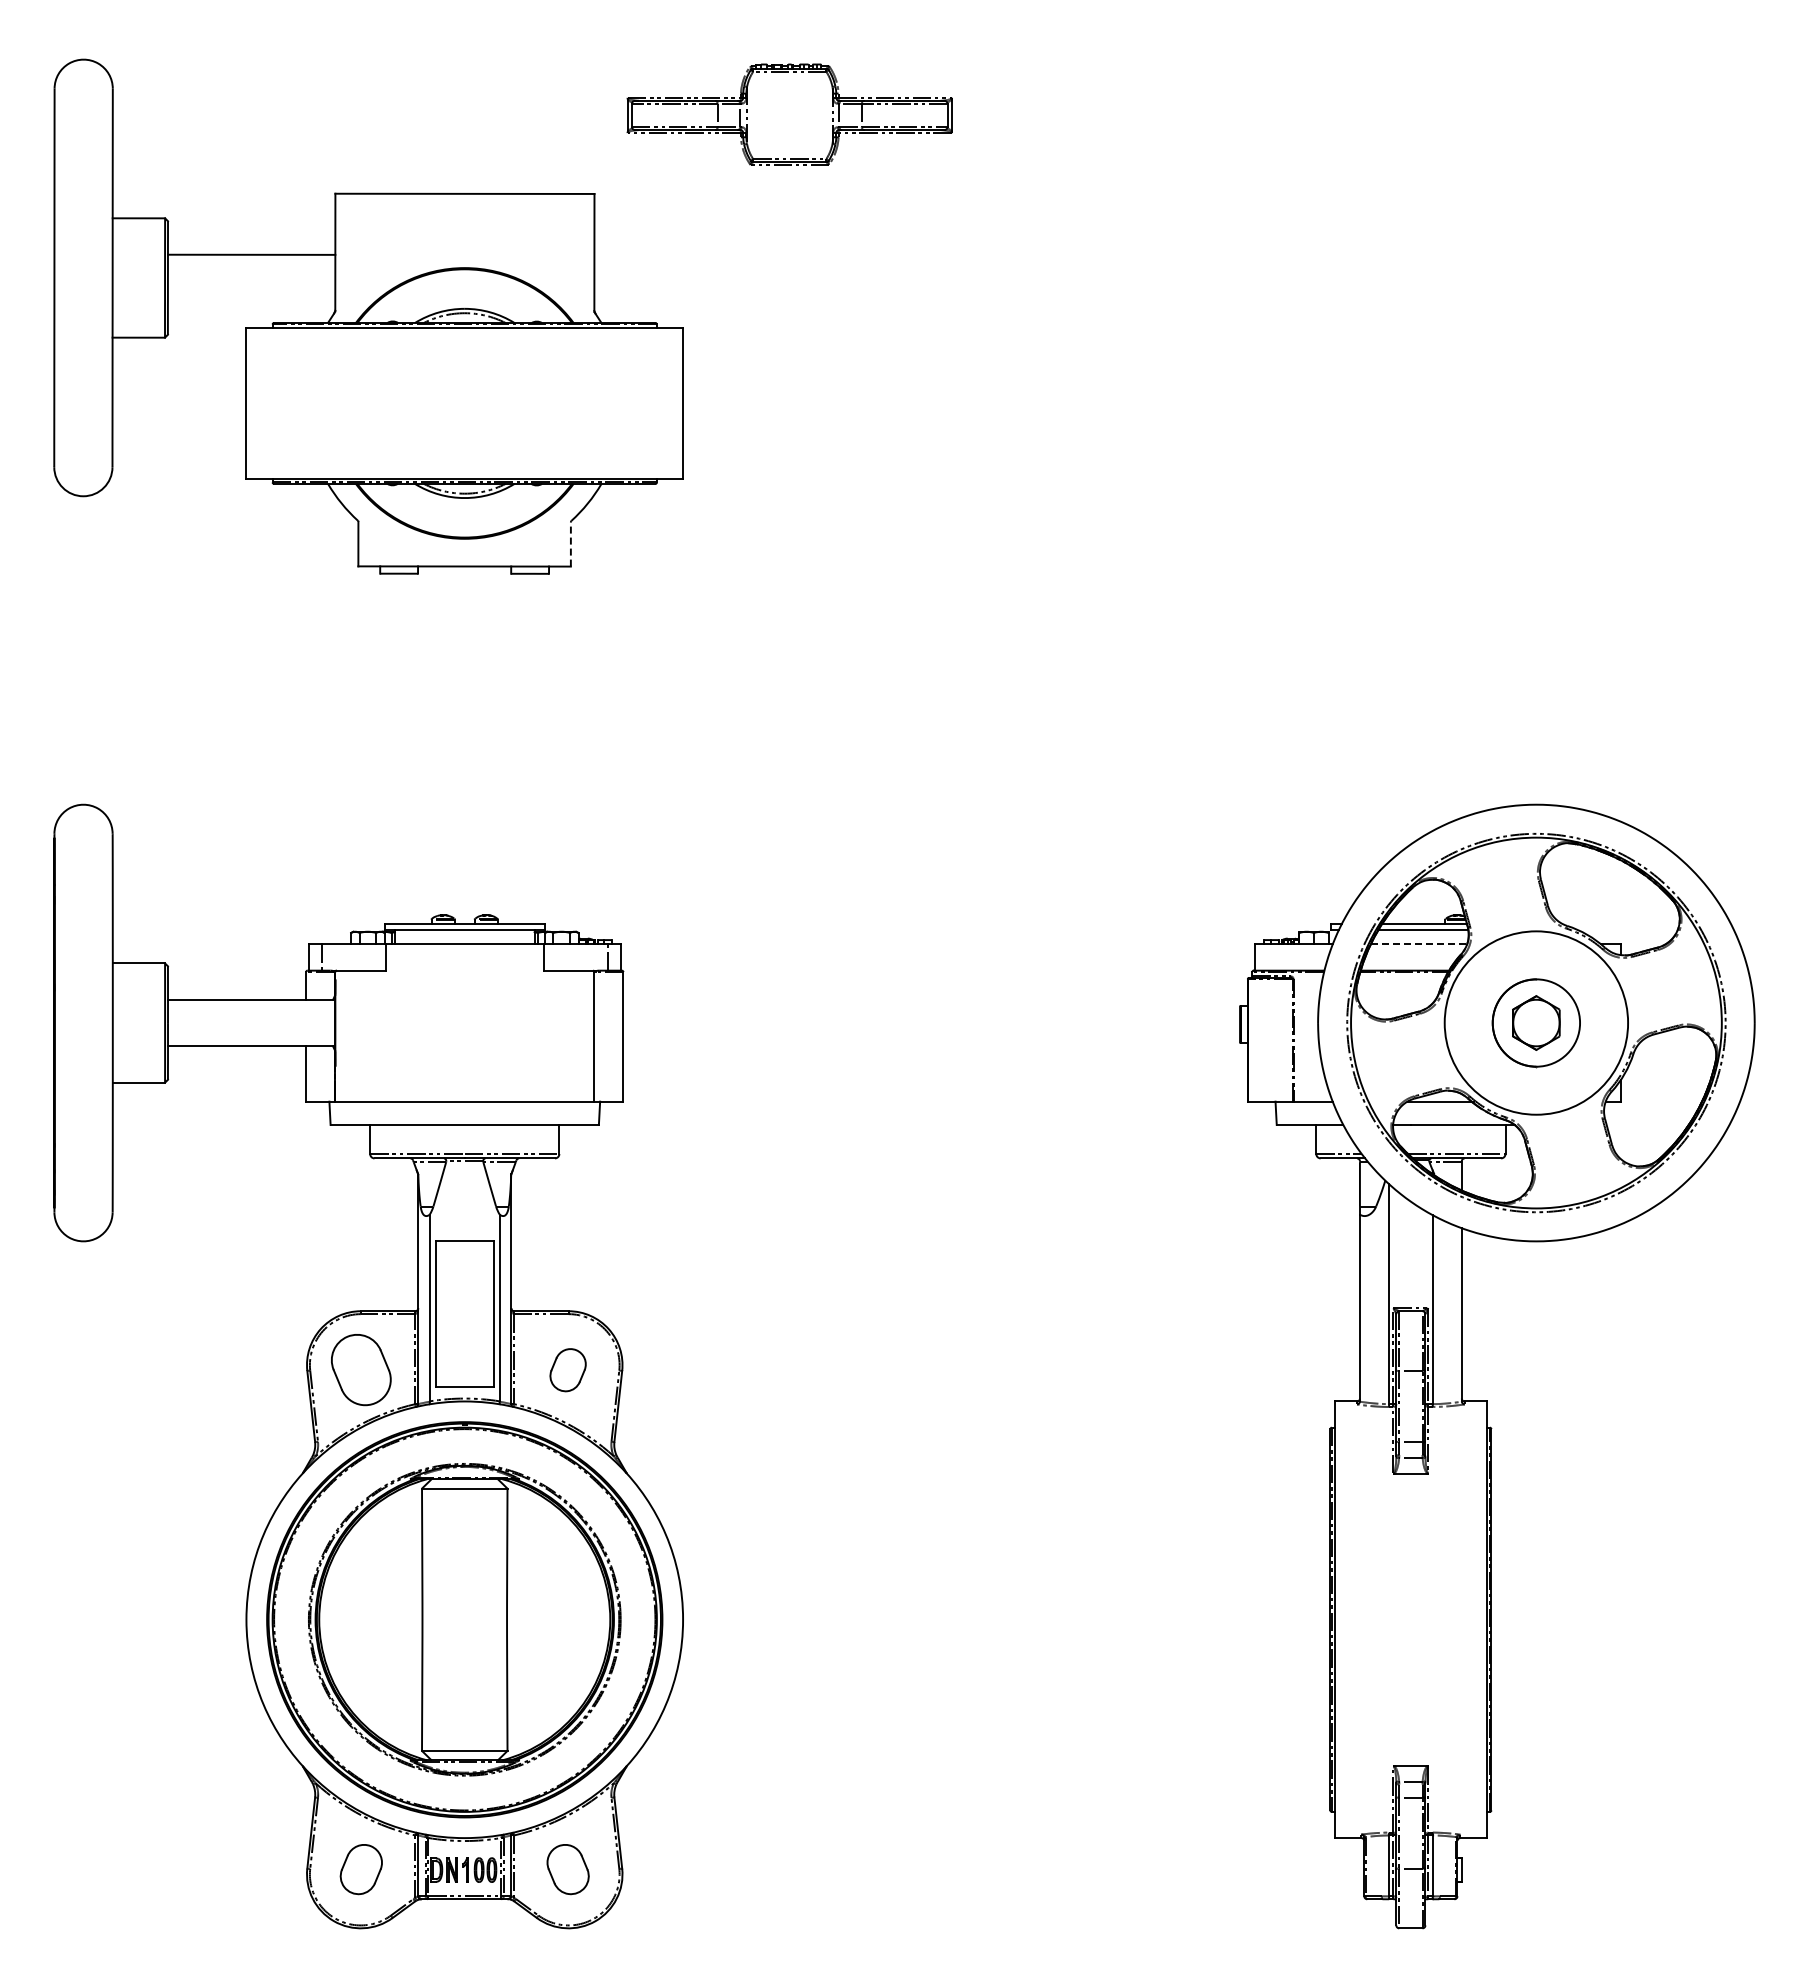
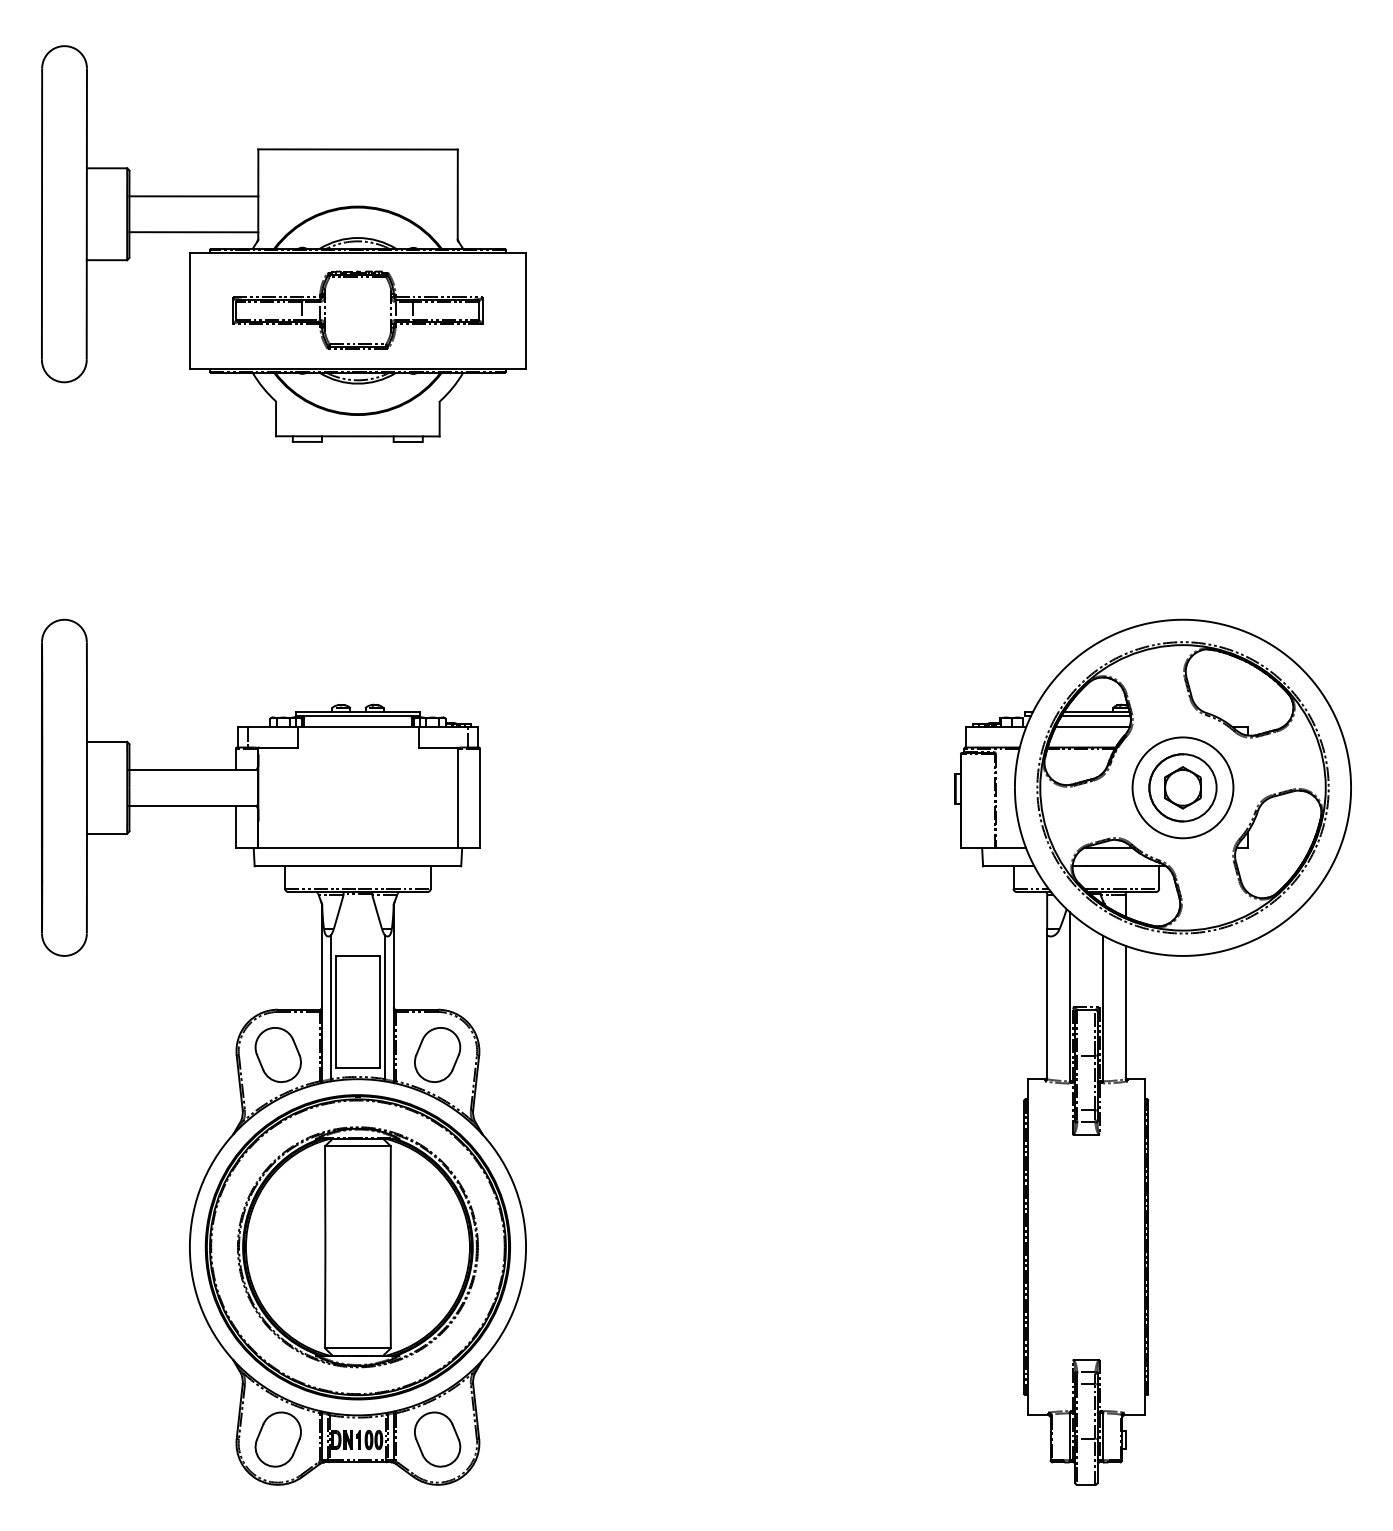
part: (789, 114) -> (357, 310), moved
line: (251, 301) -> (193, 232), added
line: (570, 543) -> (439, 418), dashed -> solid
line: (1419, 944) -> (1092, 727), dashed -> solid
circle: (1535, 1022) -> (1182, 787), size x0.71
part: (567, 1370) -> (437, 1055), size x1.67
part: (361, 1869) -> (278, 1439), size x1.43
part: (567, 1869) -> (437, 1439), size x1.43

